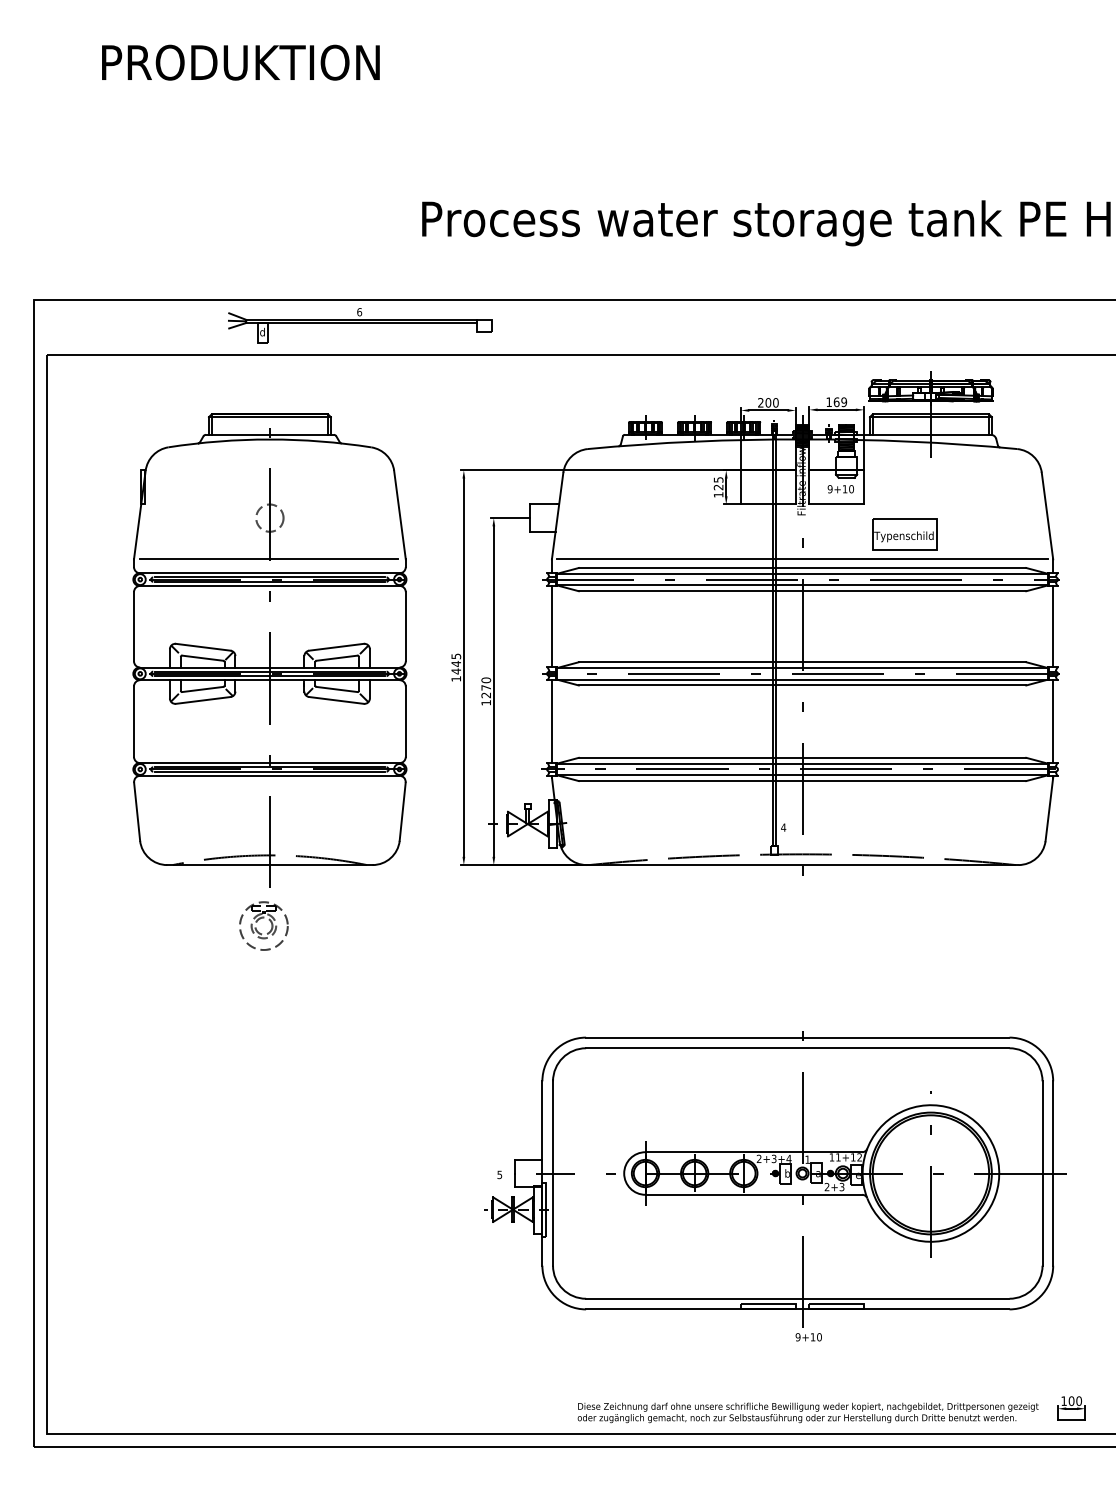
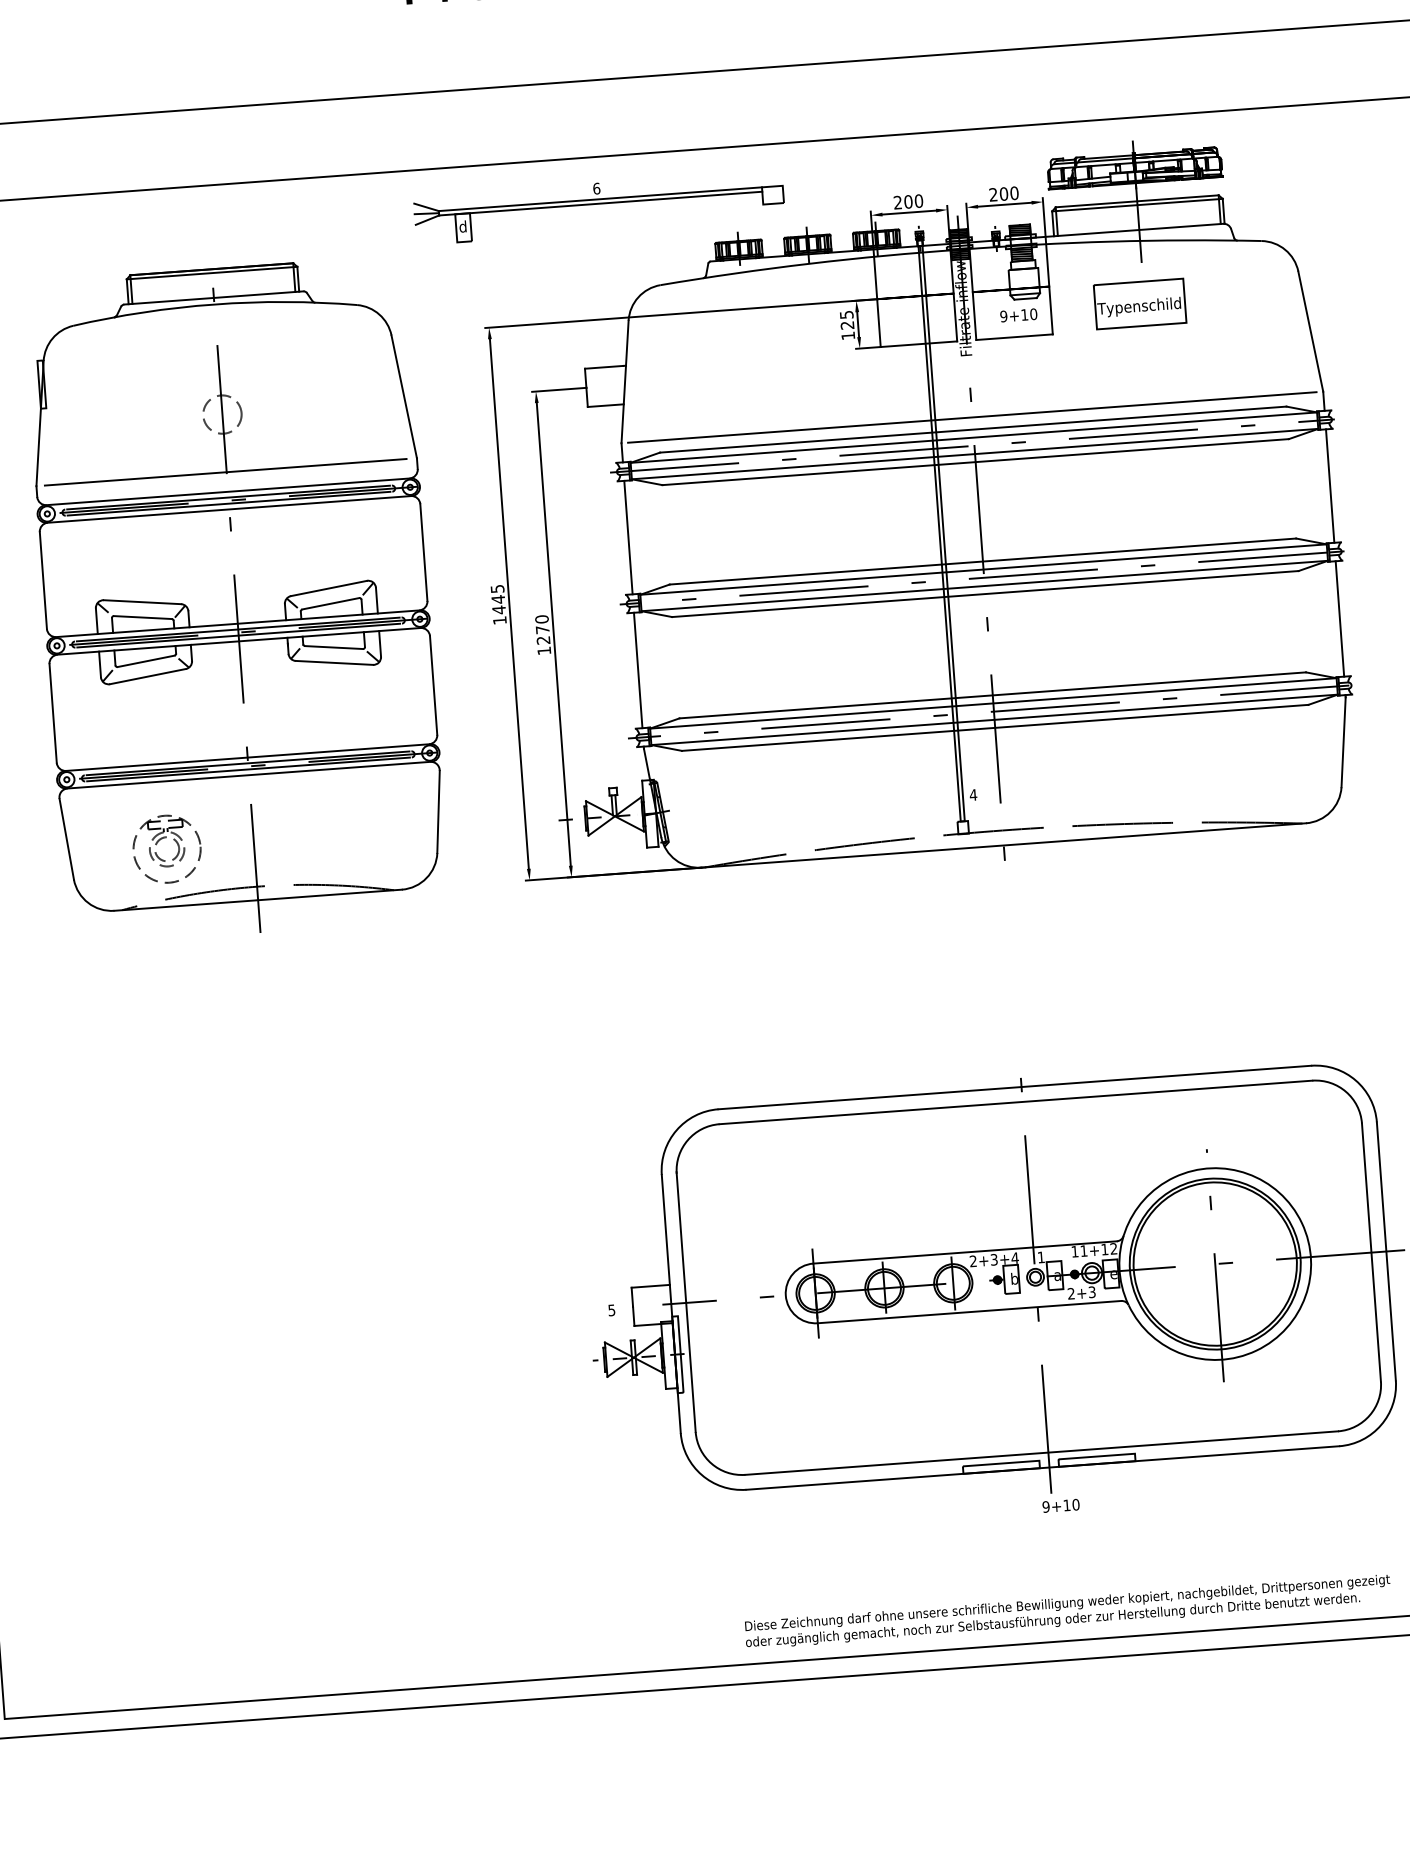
part: (360, 325) -> (599, 207), moved
text: (836, 402) -> (1003, 194), 169 -> 200
part: (904, 534) -> (1139, 304), moved
part: (260, 919) -> (161, 840), moved

